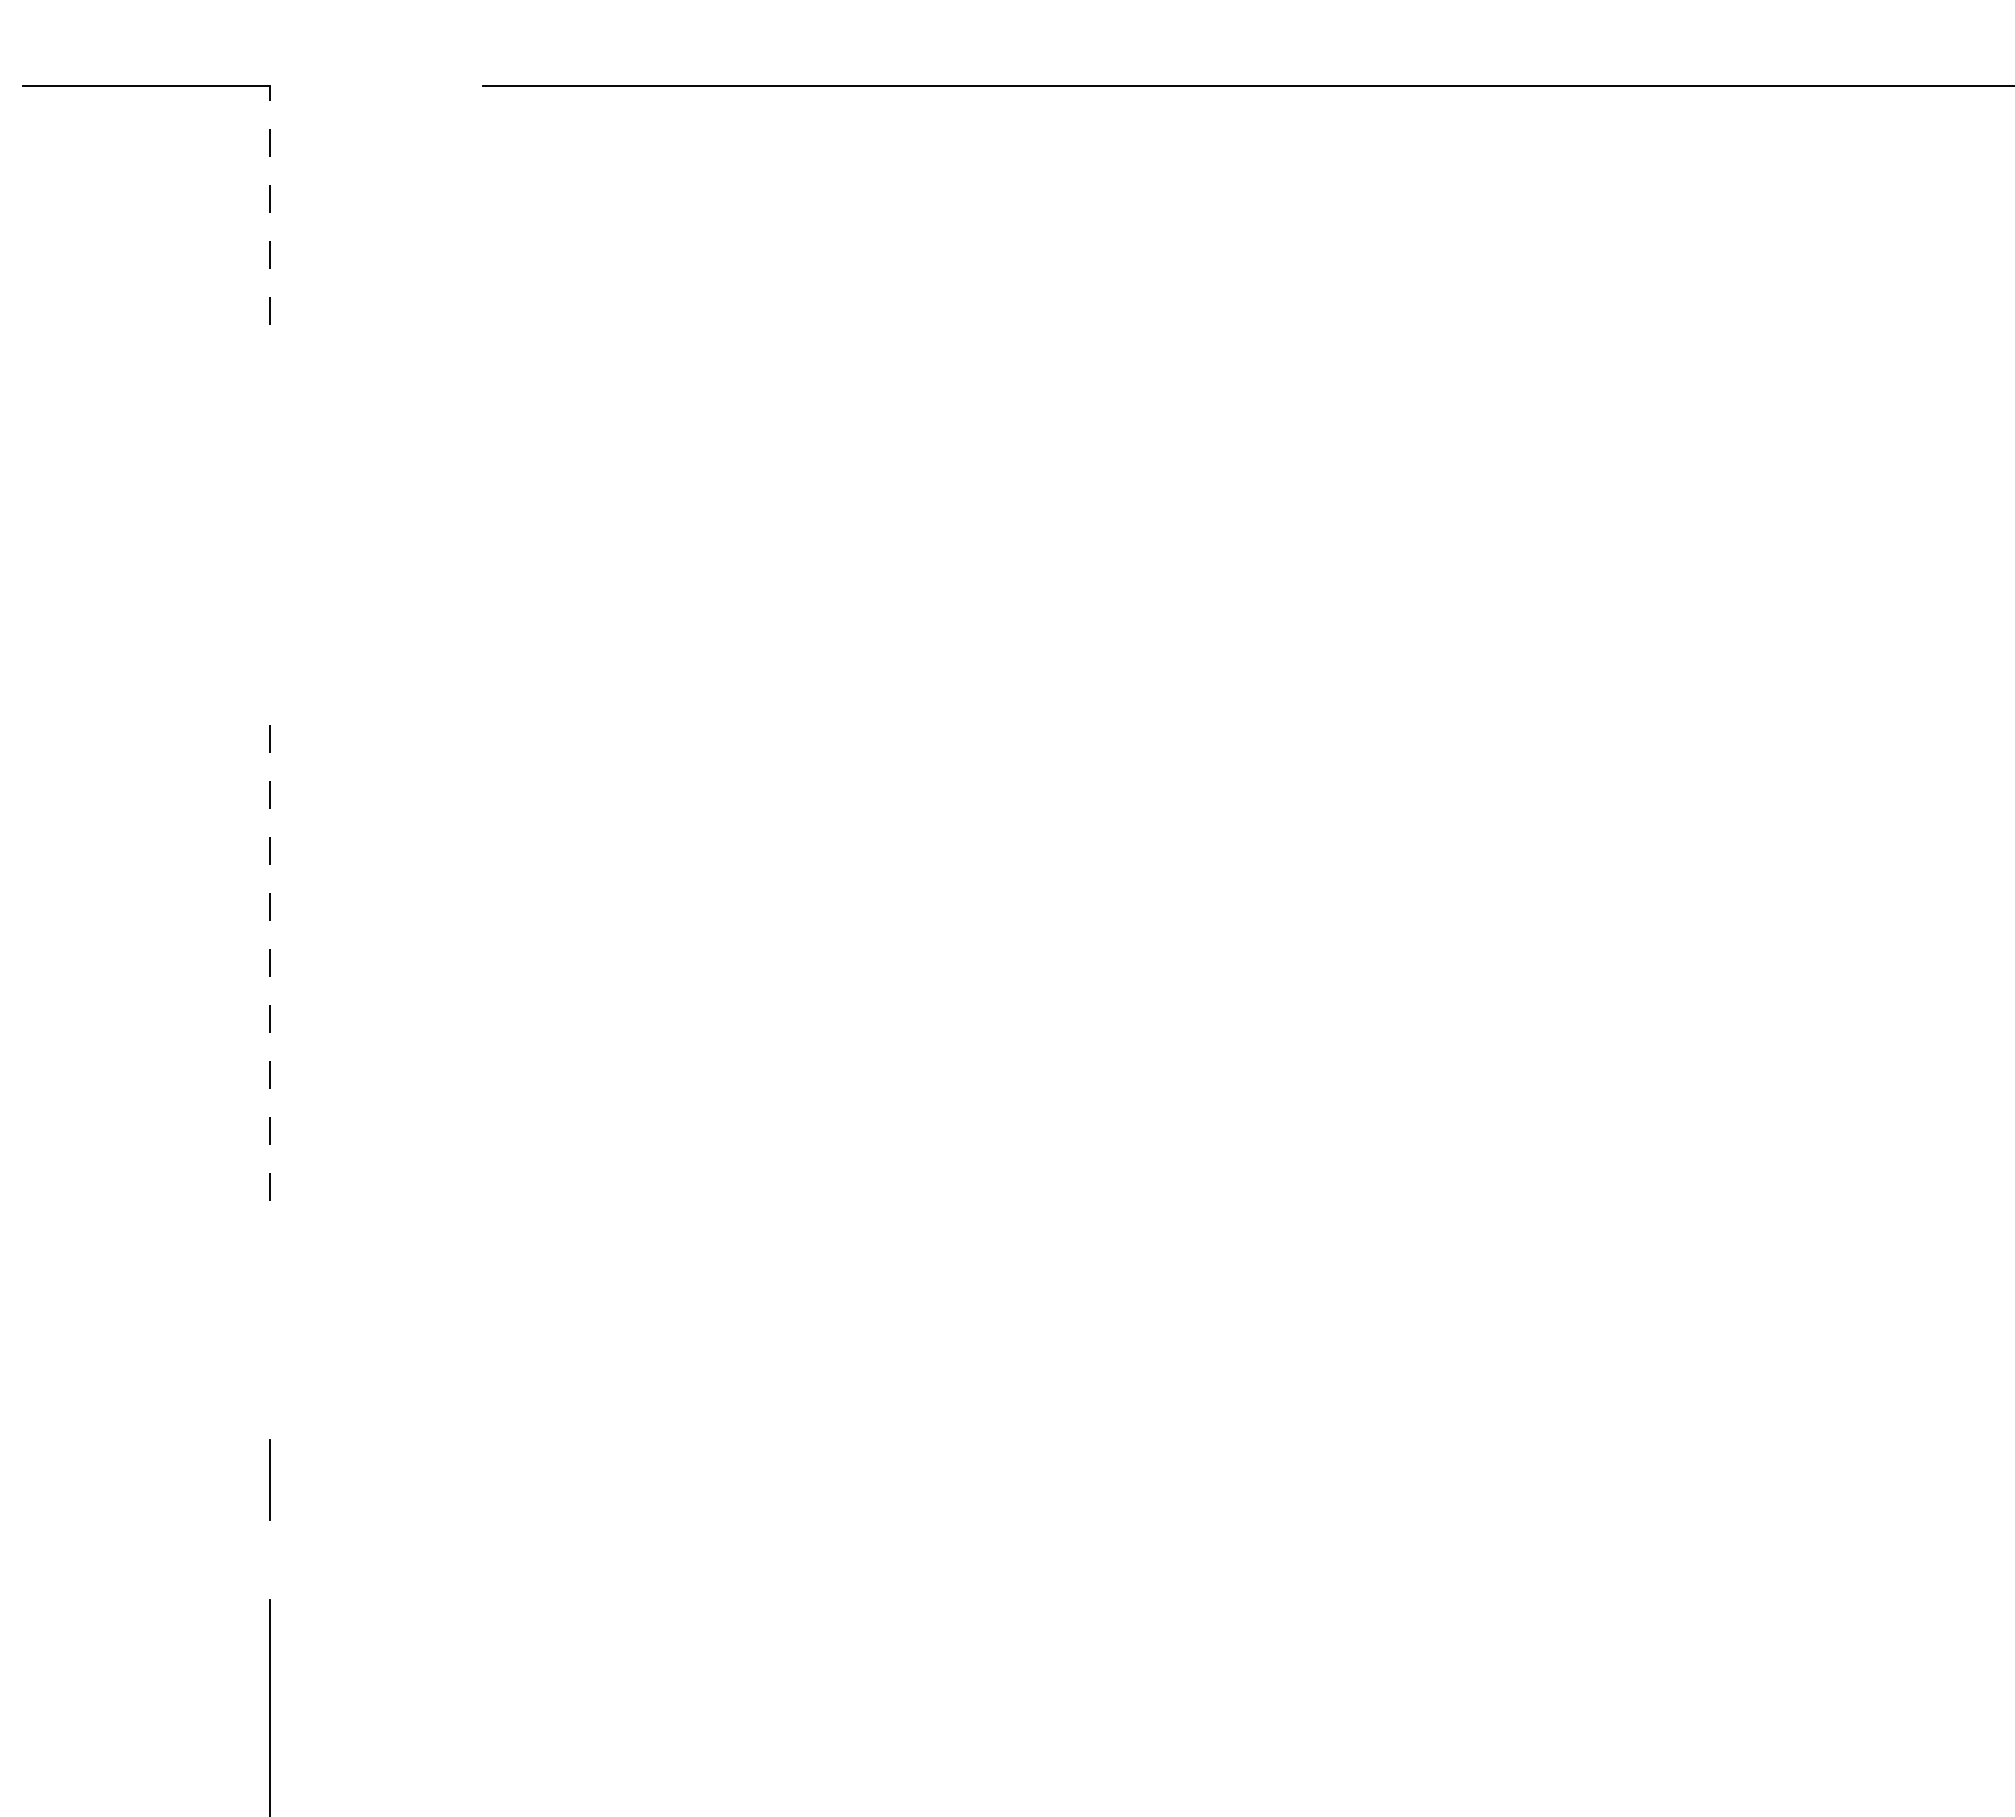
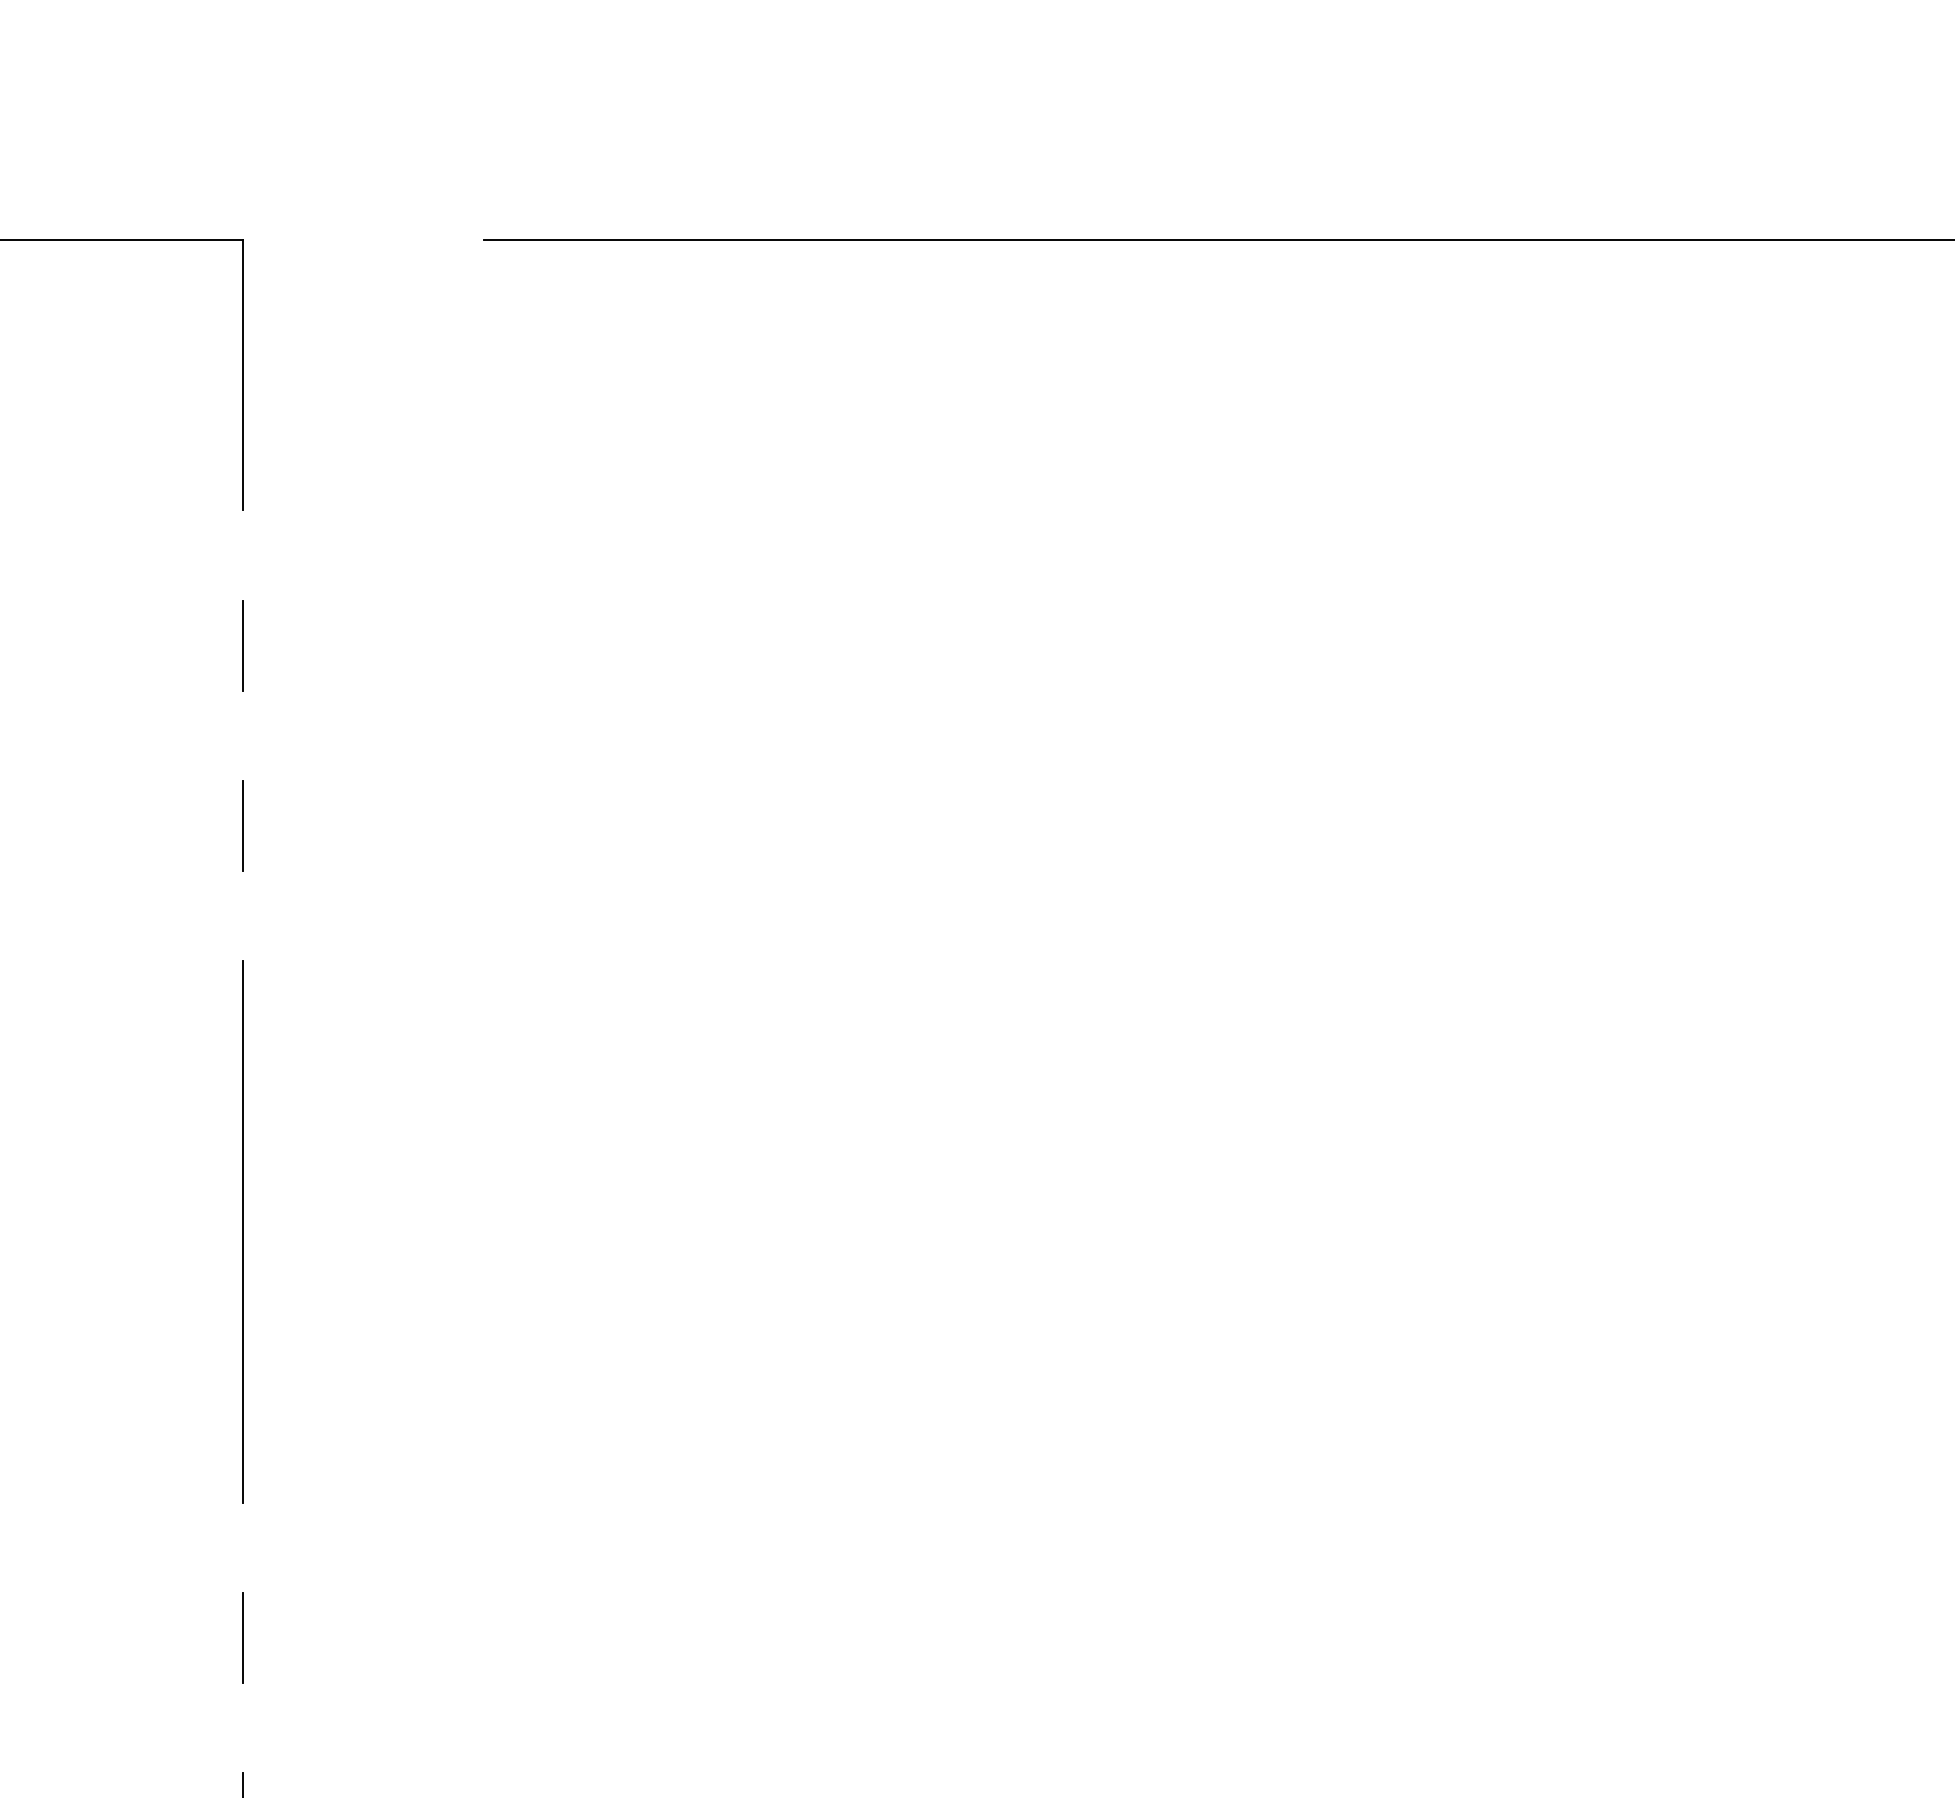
line: (270, 204) -> (243, 373), dashed -> solid
line: (270, 444) -> (243, 645), added
line: (270, 603) -> (243, 825), added
line: (270, 962) -> (243, 1232), dashed -> solid
line: (270, 1320) -> (243, 1637), added

